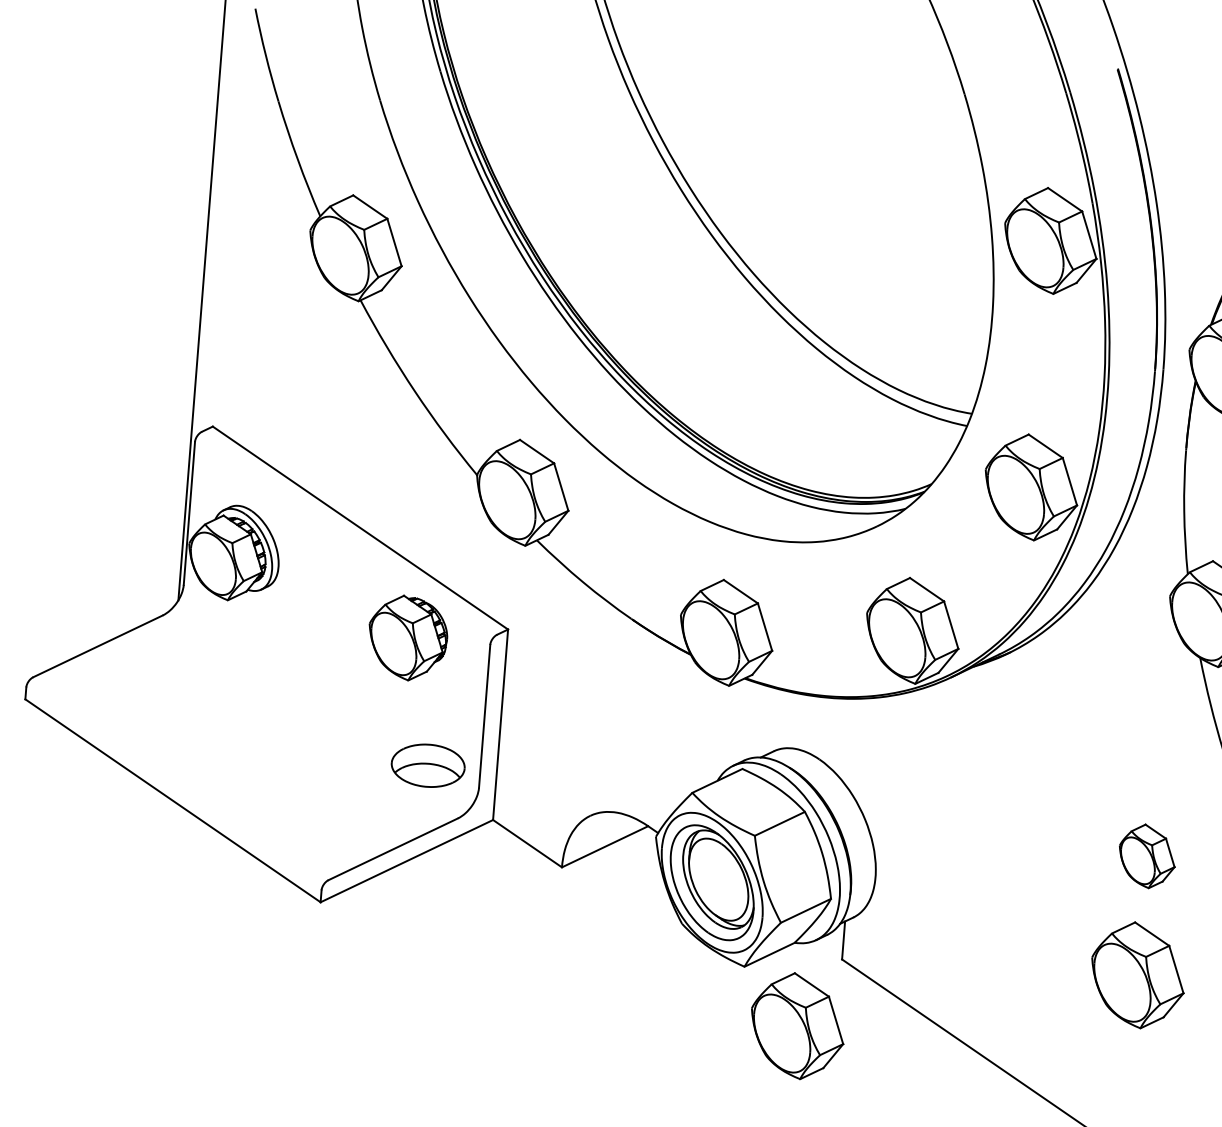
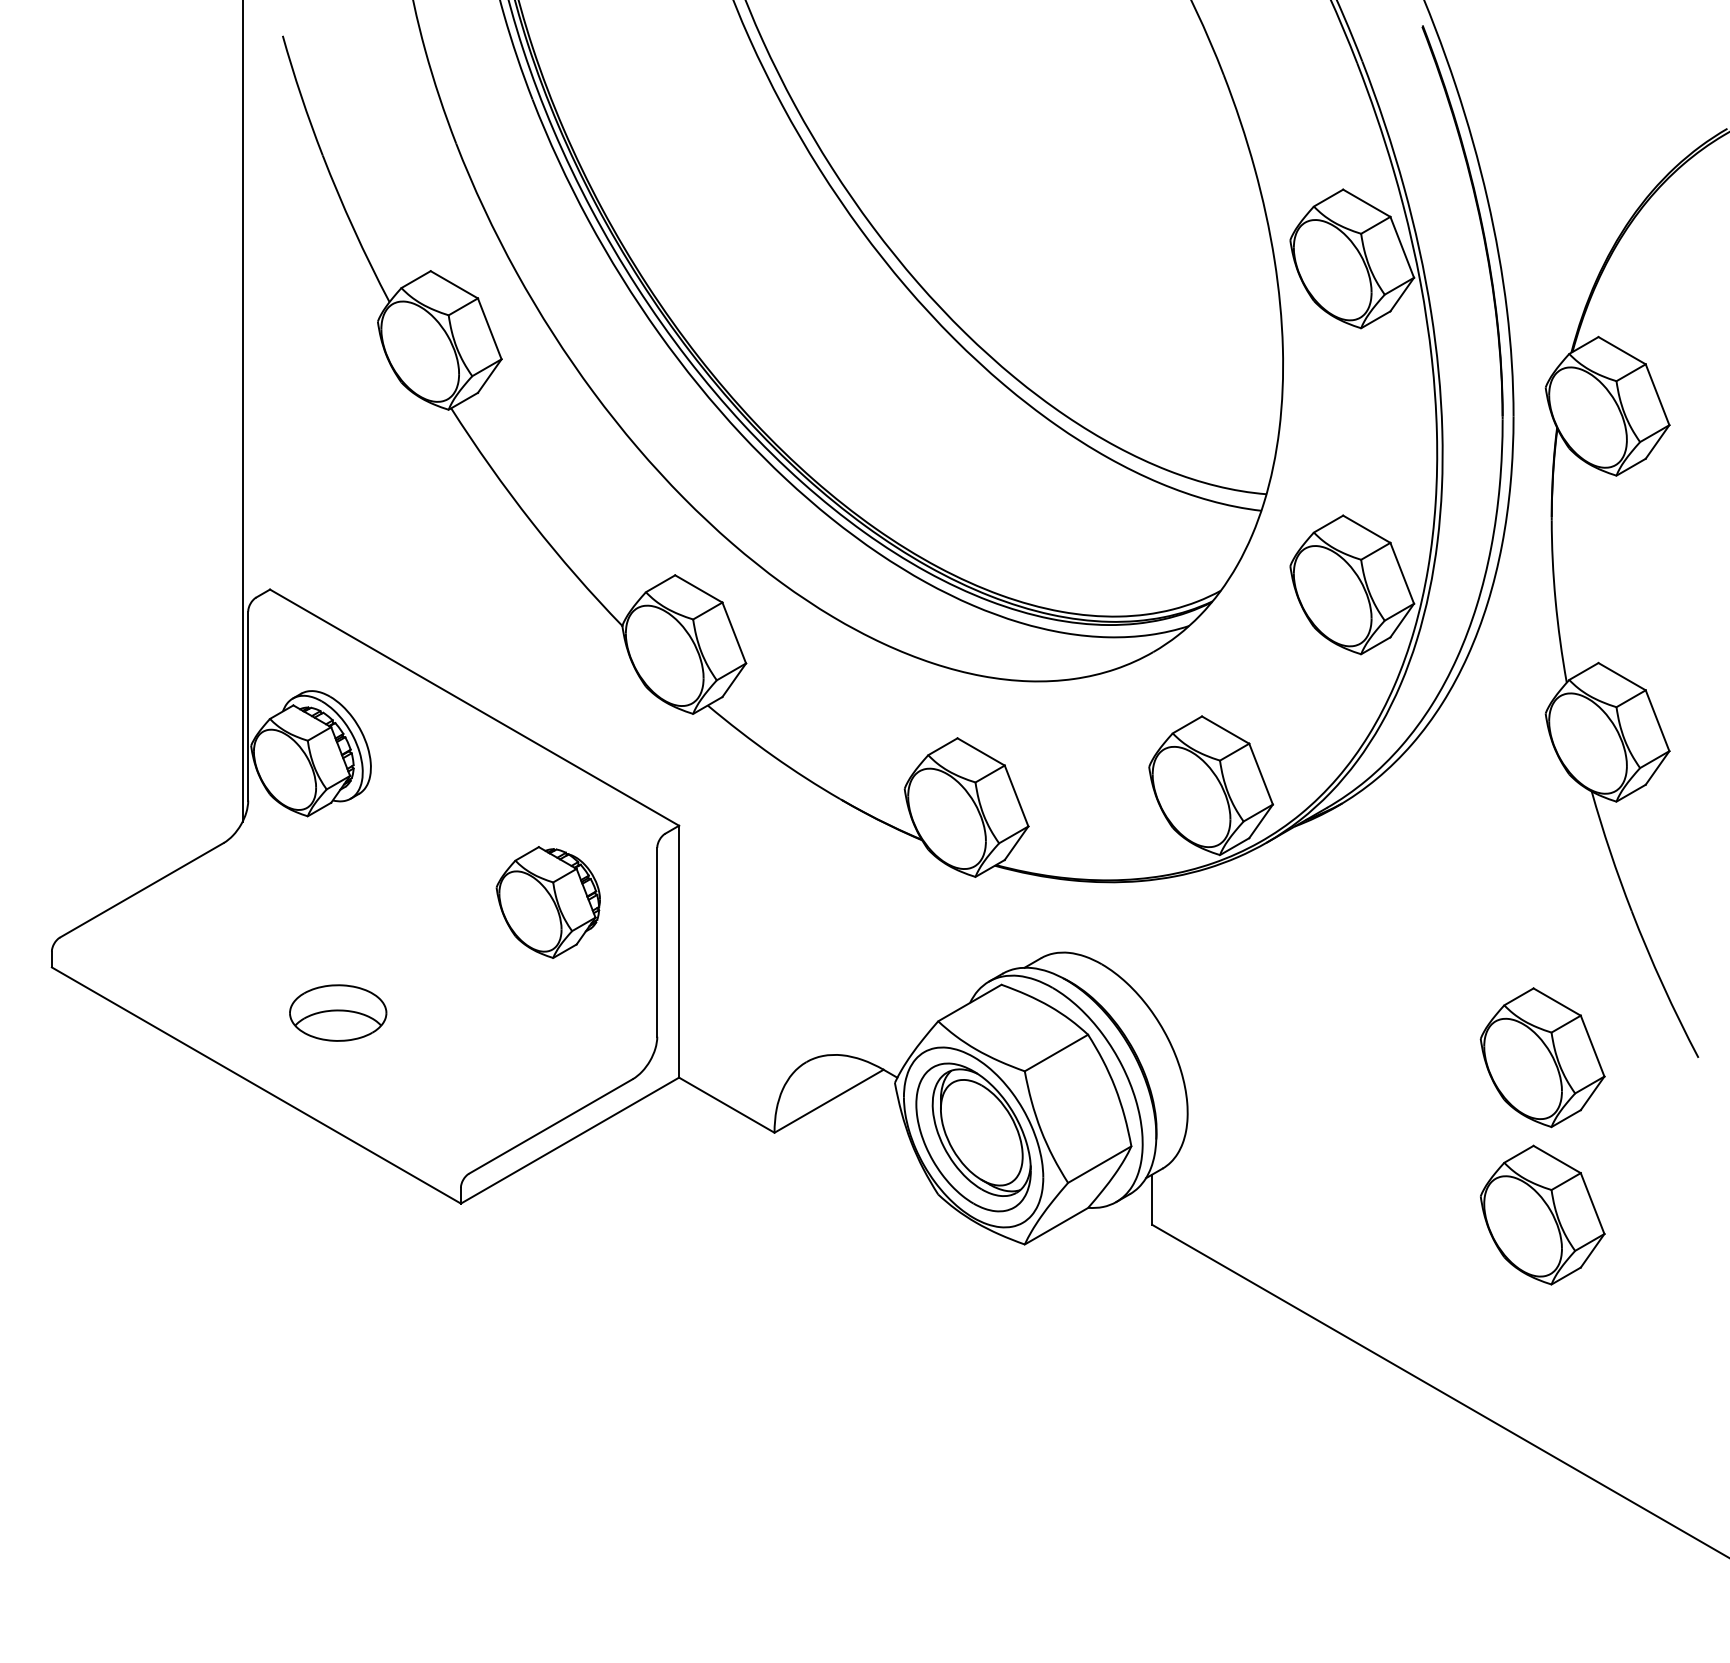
part: (407, 638) -> (547, 902), moved
part: (428, 765) -> (338, 1012), moved
part: (1147, 856) -> (1542, 1057), size x1.67
part: (797, 1025) -> (1100, 1316), removed

